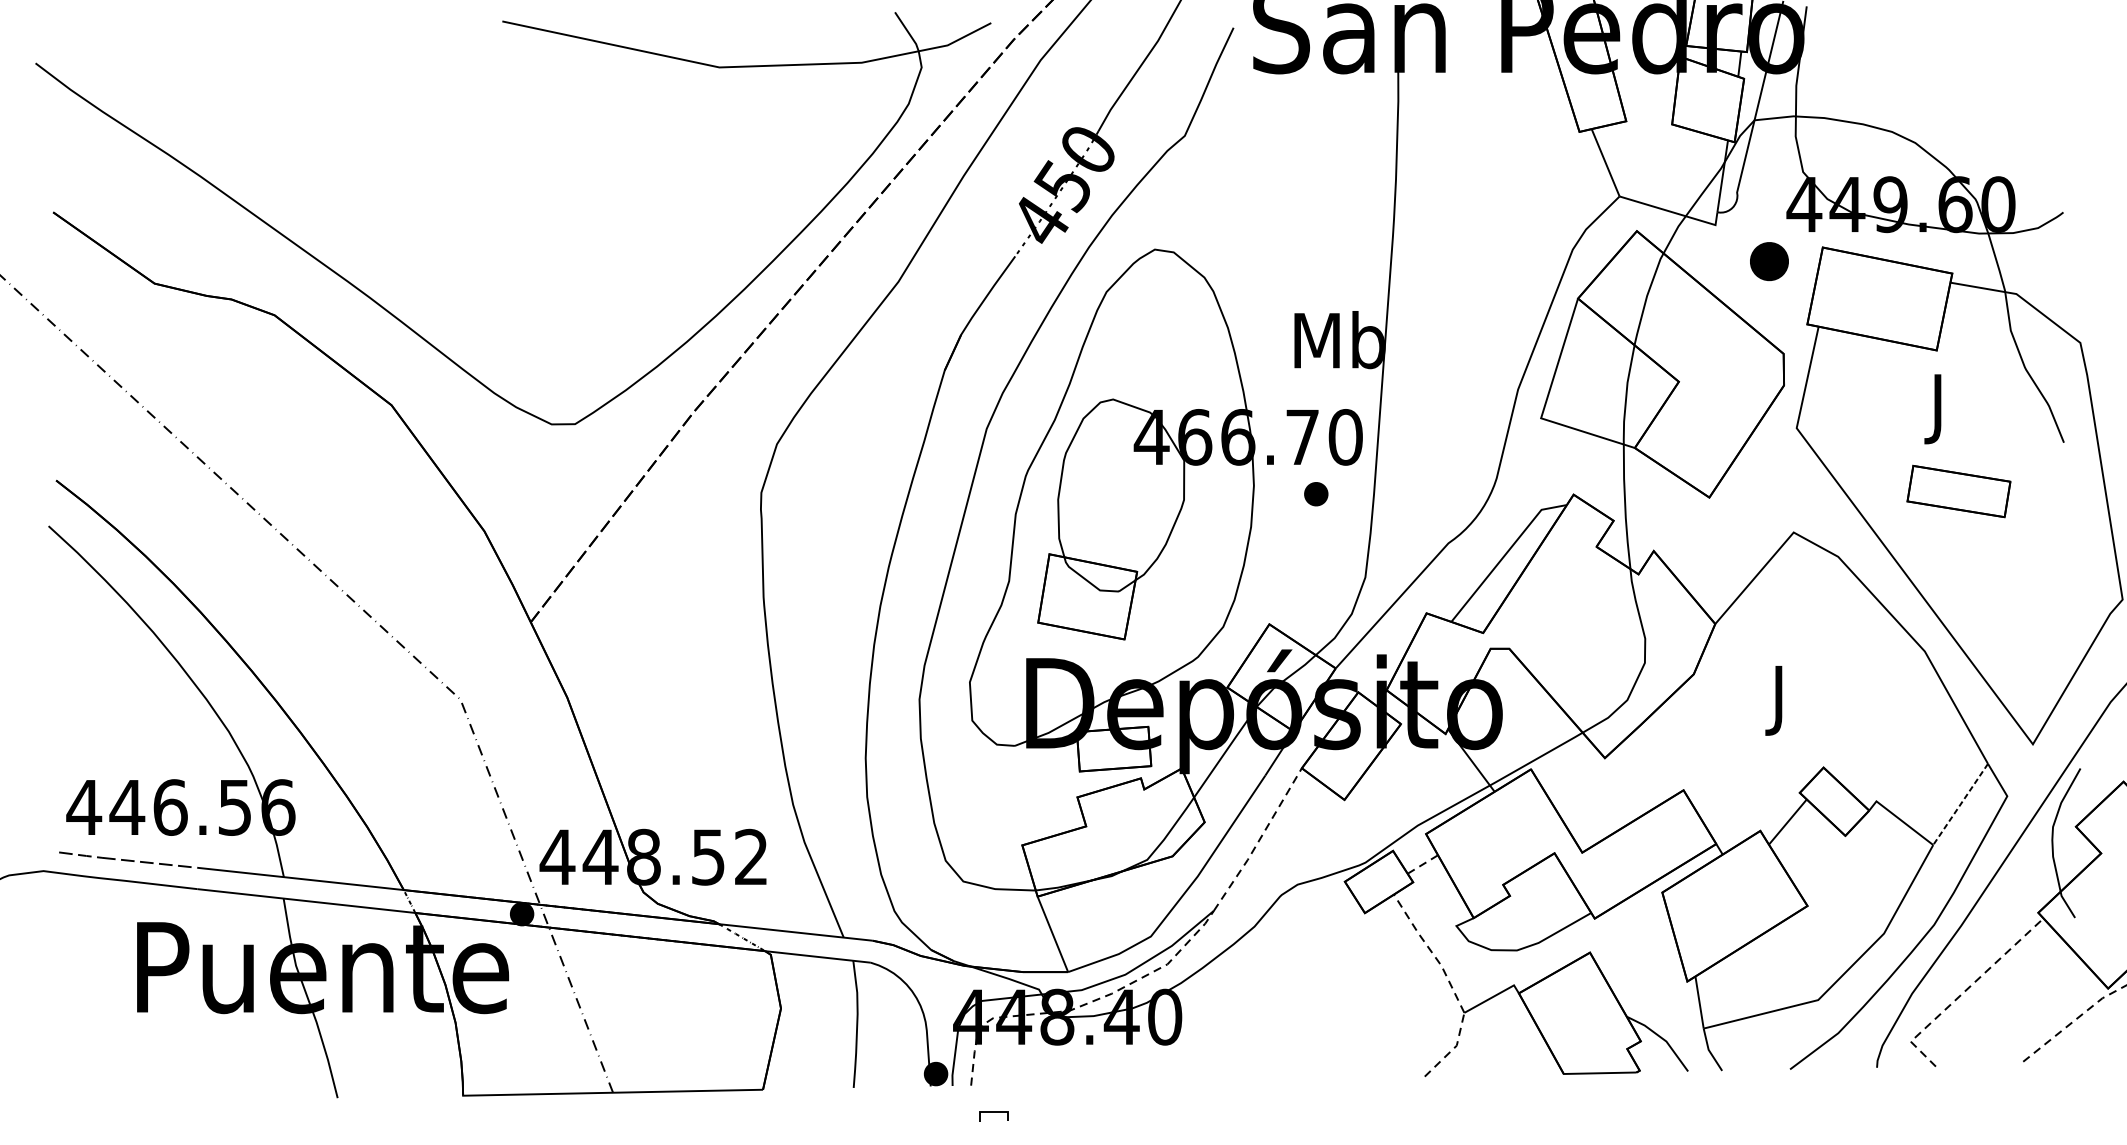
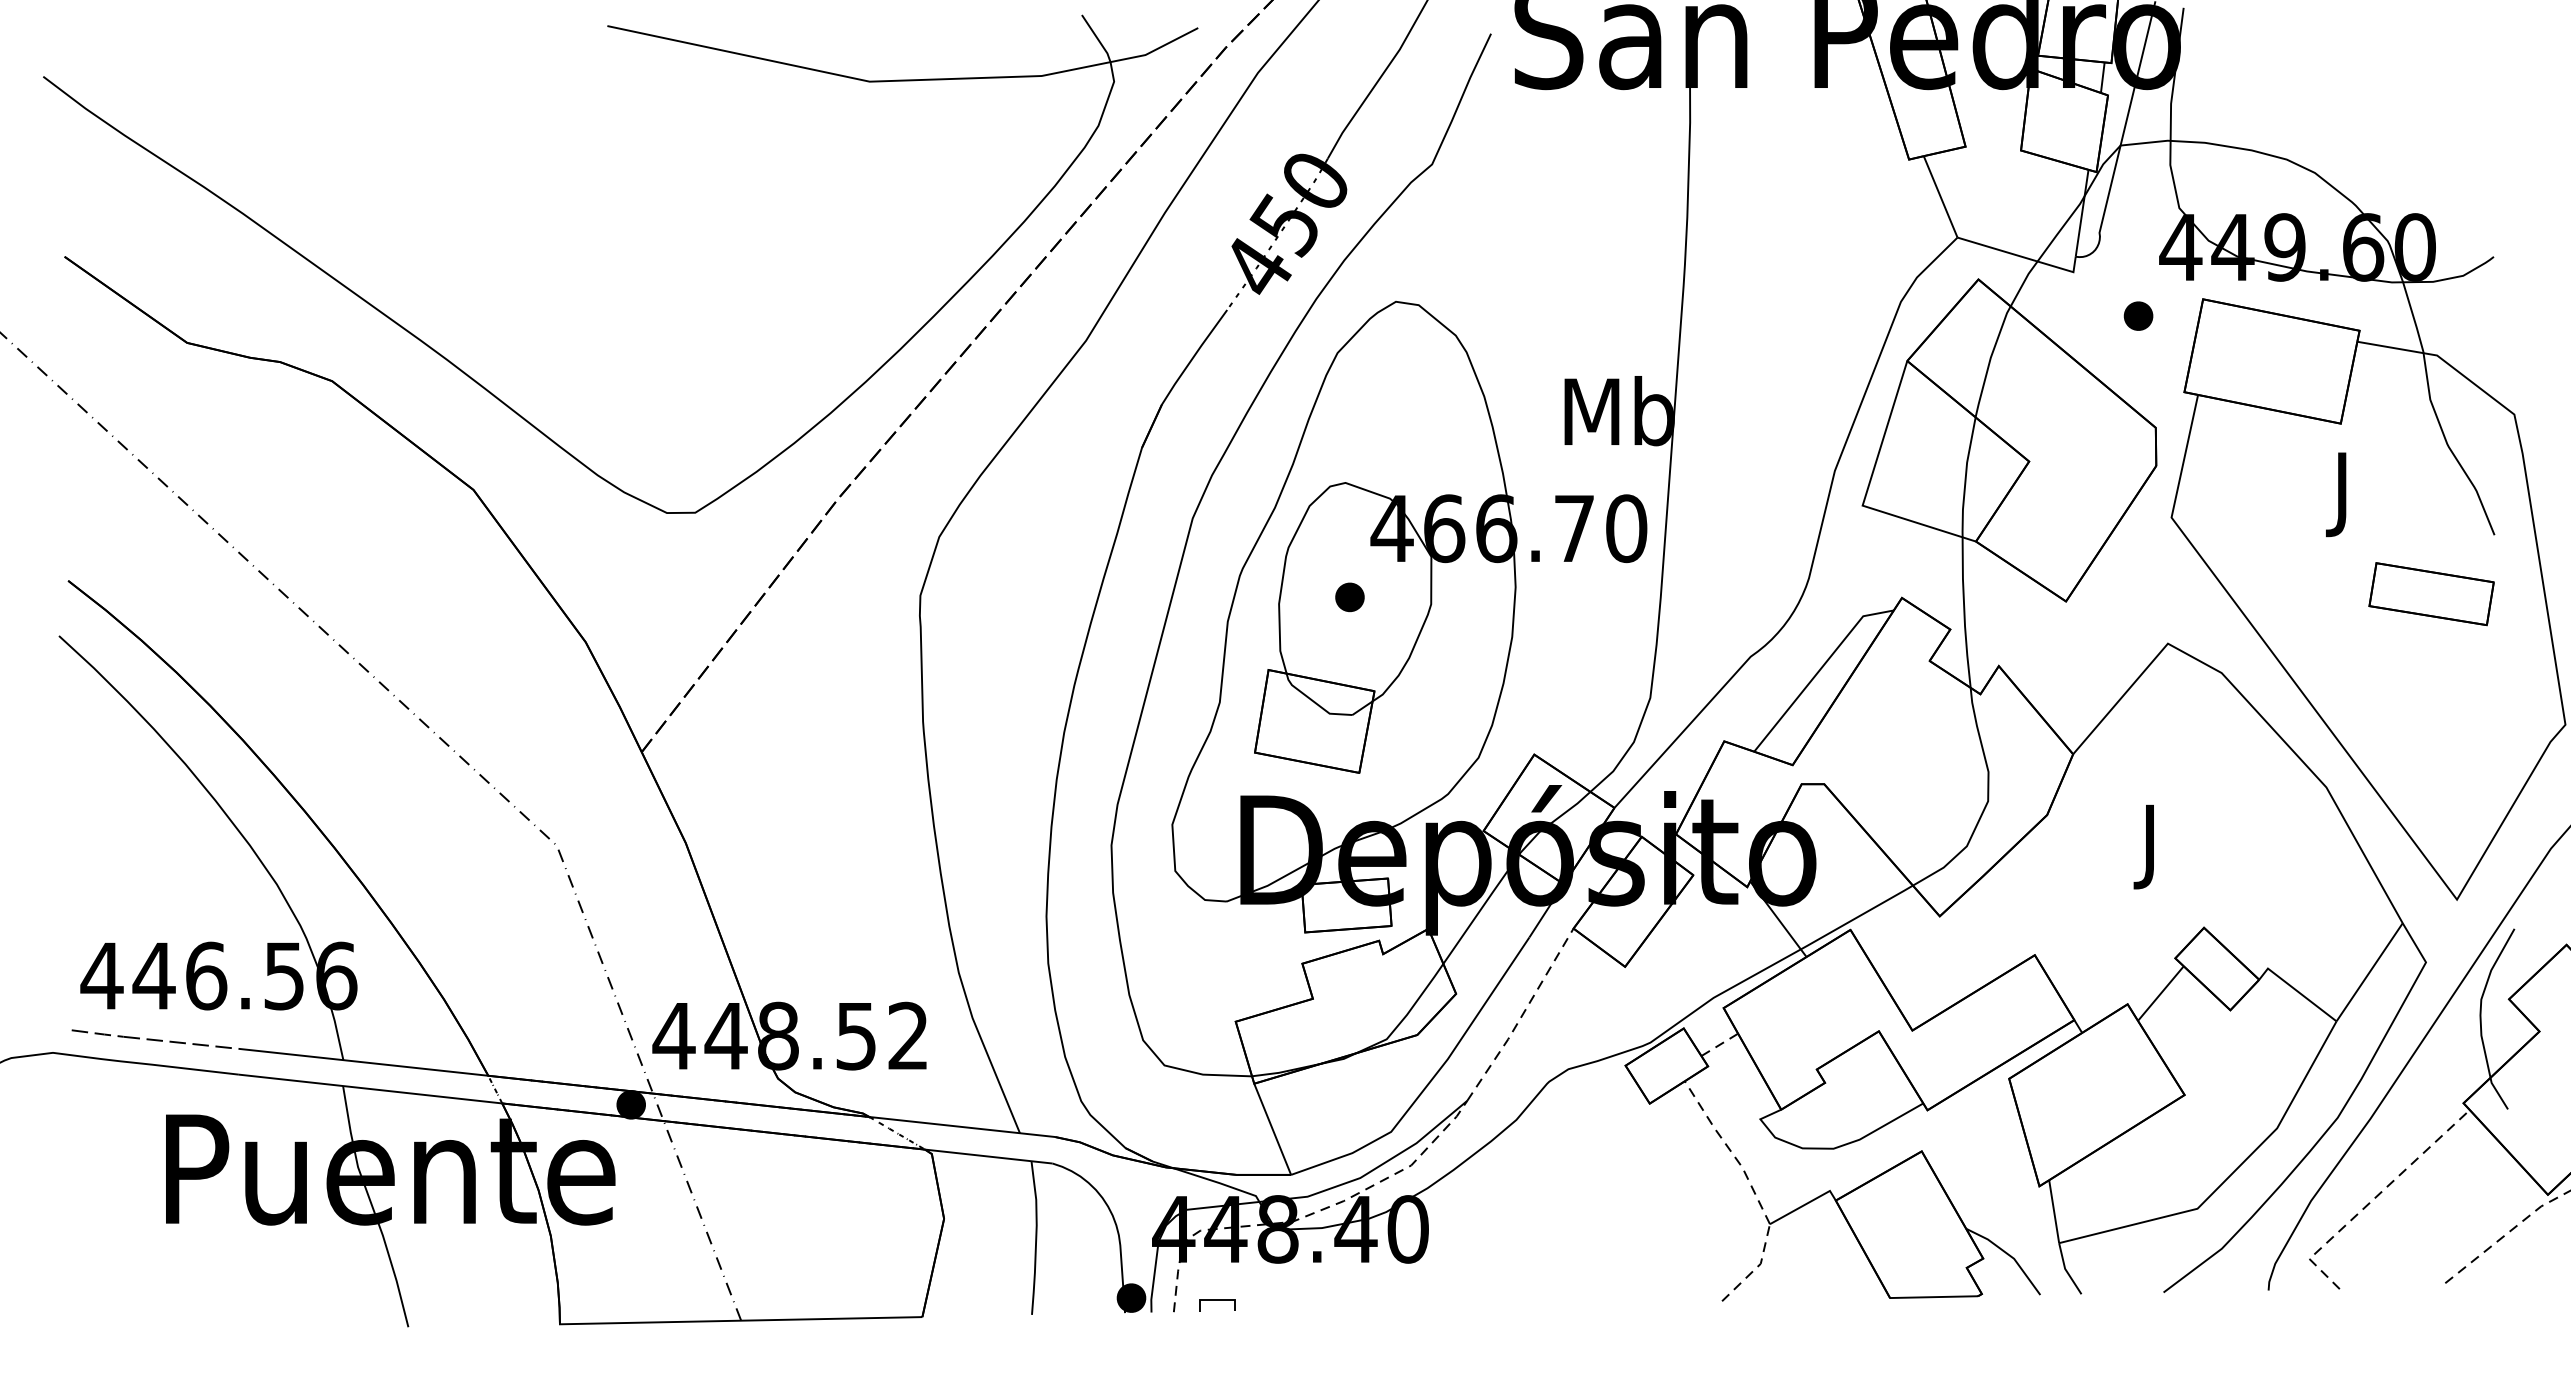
part: (1769, 260) -> (2138, 315), size x0.62
part: (1958, 491) -> (2431, 594), moved
part: (1315, 494) -> (1349, 597), moved
line: (1960, 804) -> (2369, 972), dashed -> solid
line: (993, 1112) -> (1217, 1300), moved

